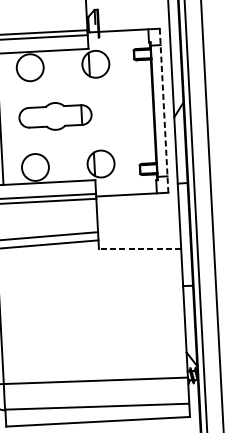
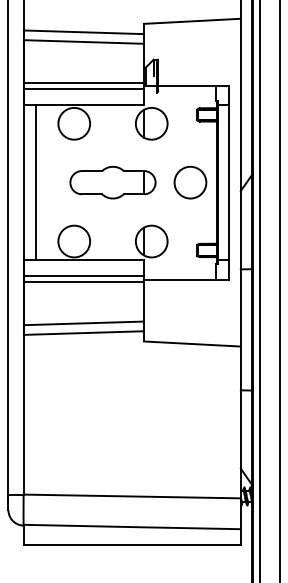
line: (164, 110) -> (229, 182), dashed -> solid
circle: (131, 112) -> (190, 182), added
part: (55, 116) -> (112, 182), moved
line: (139, 249) -> (191, 344), dashed -> solid

